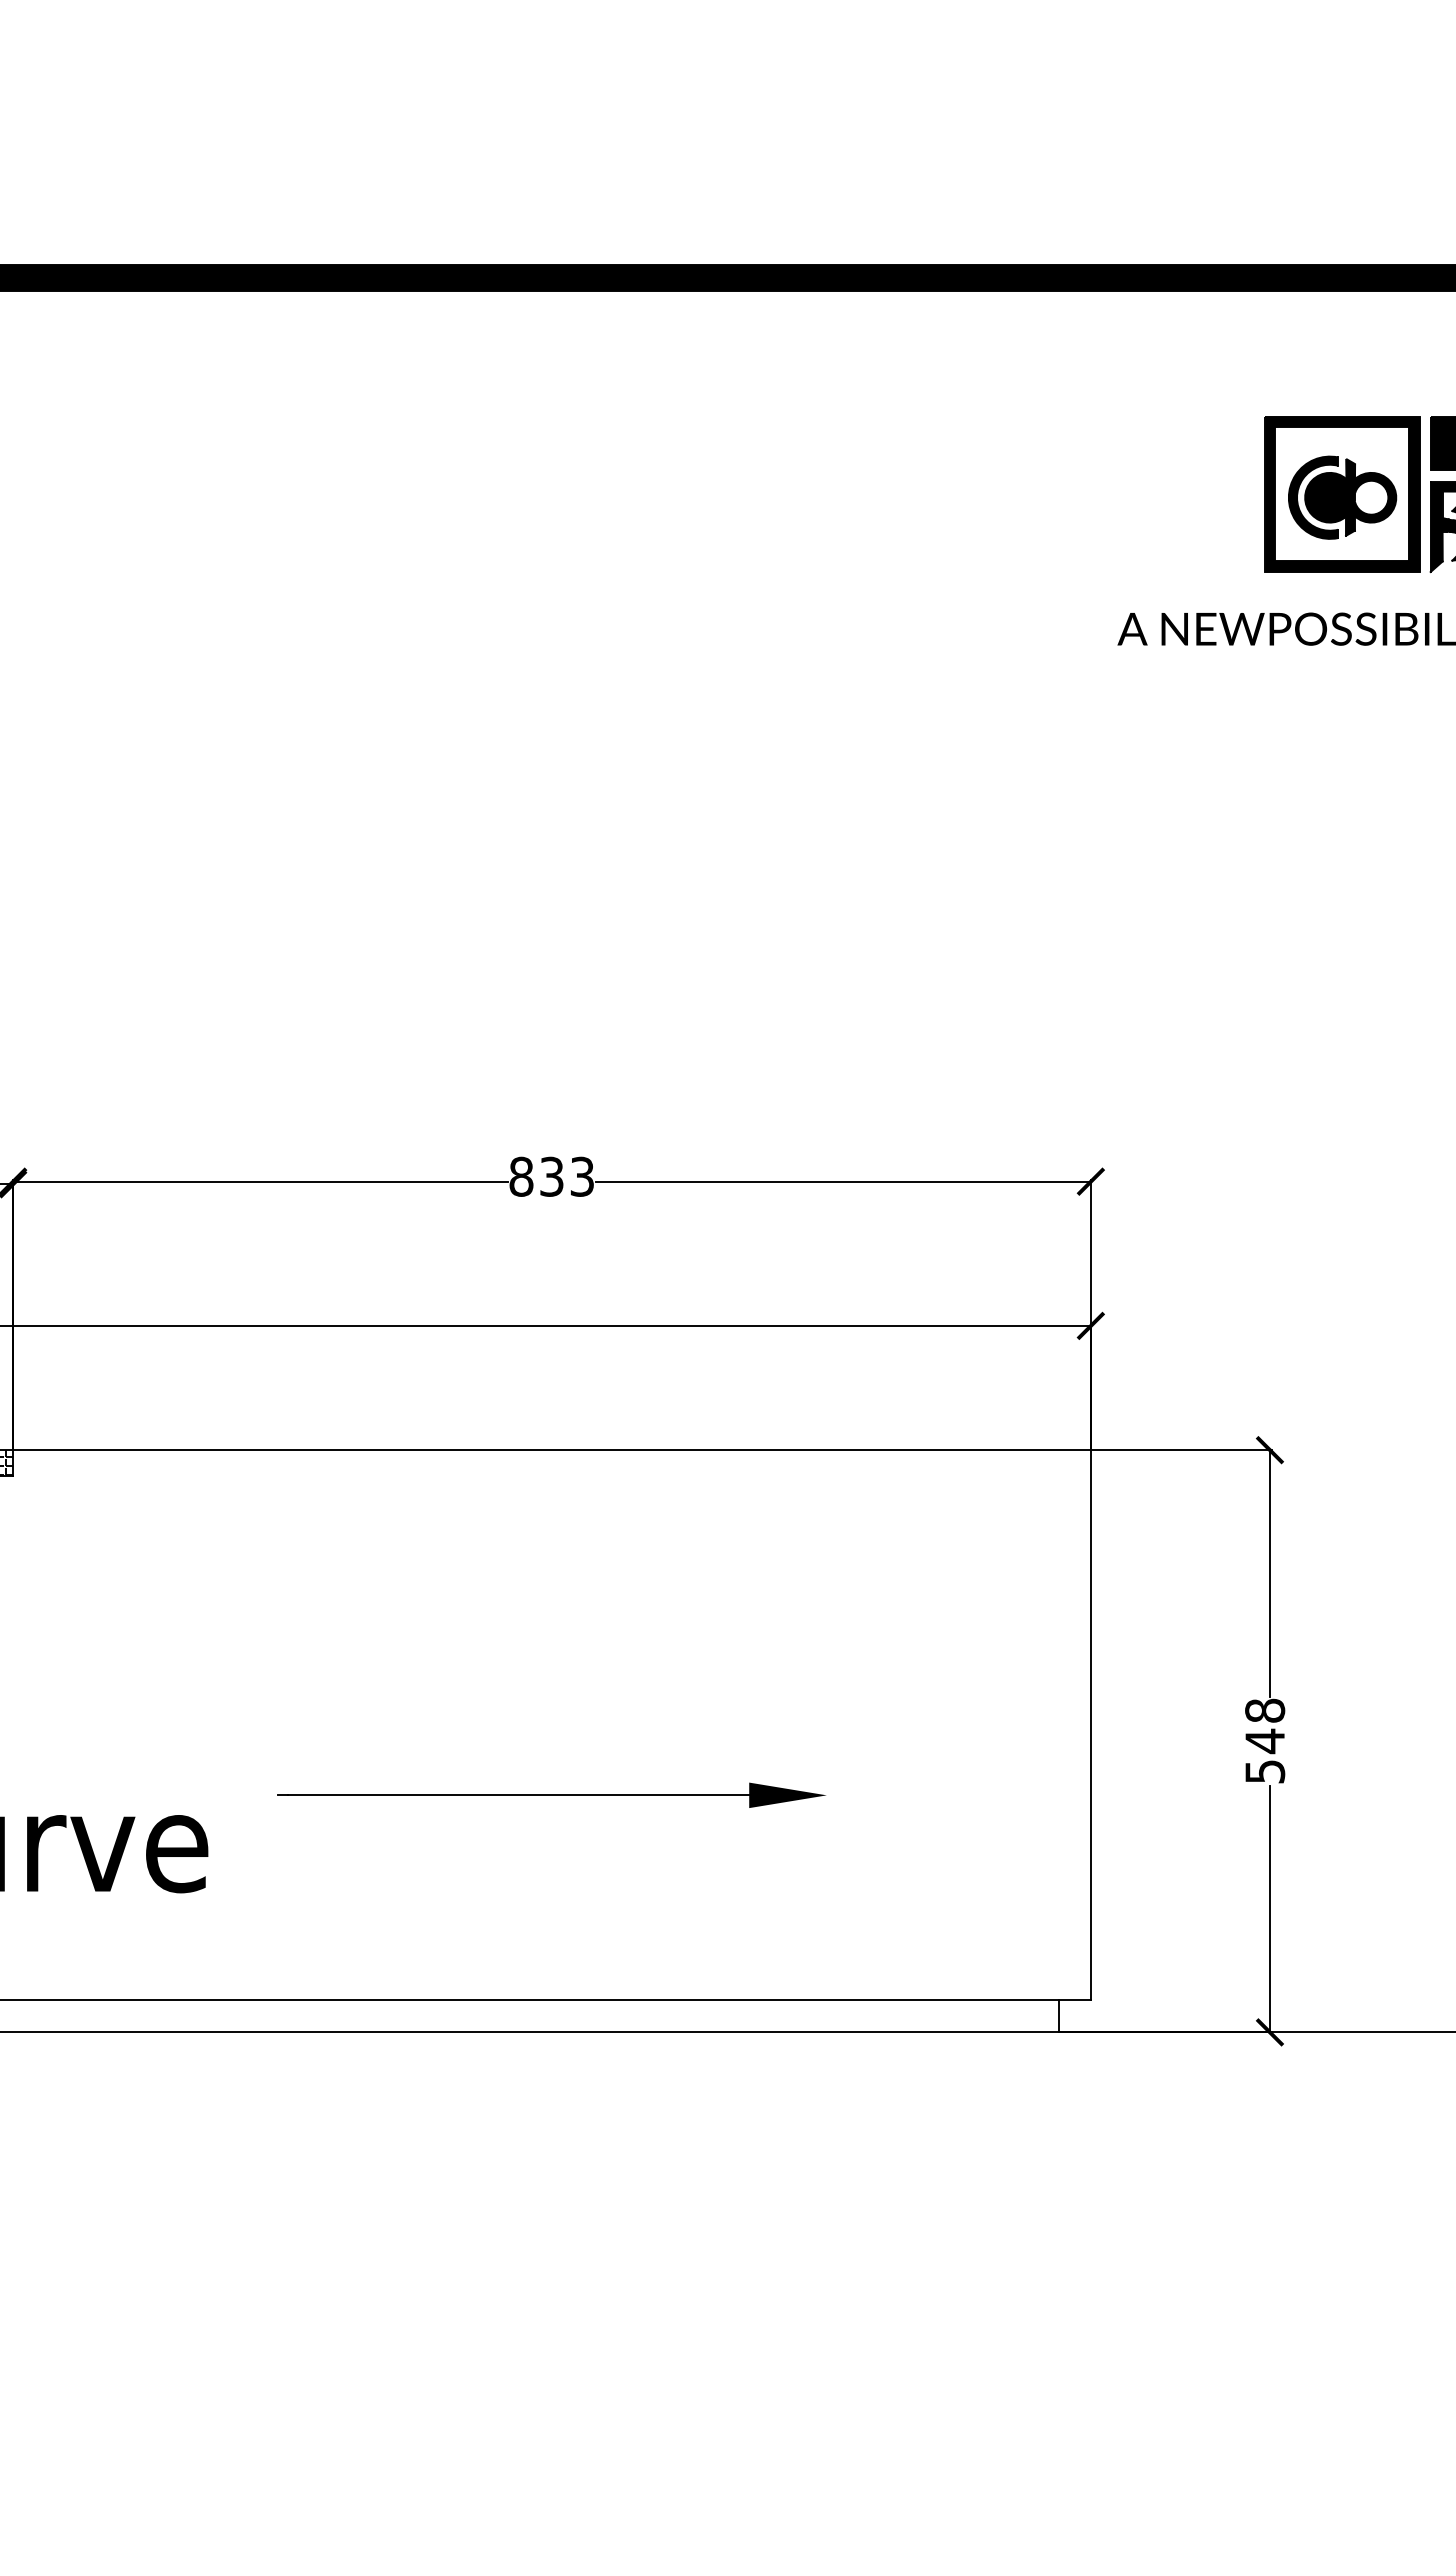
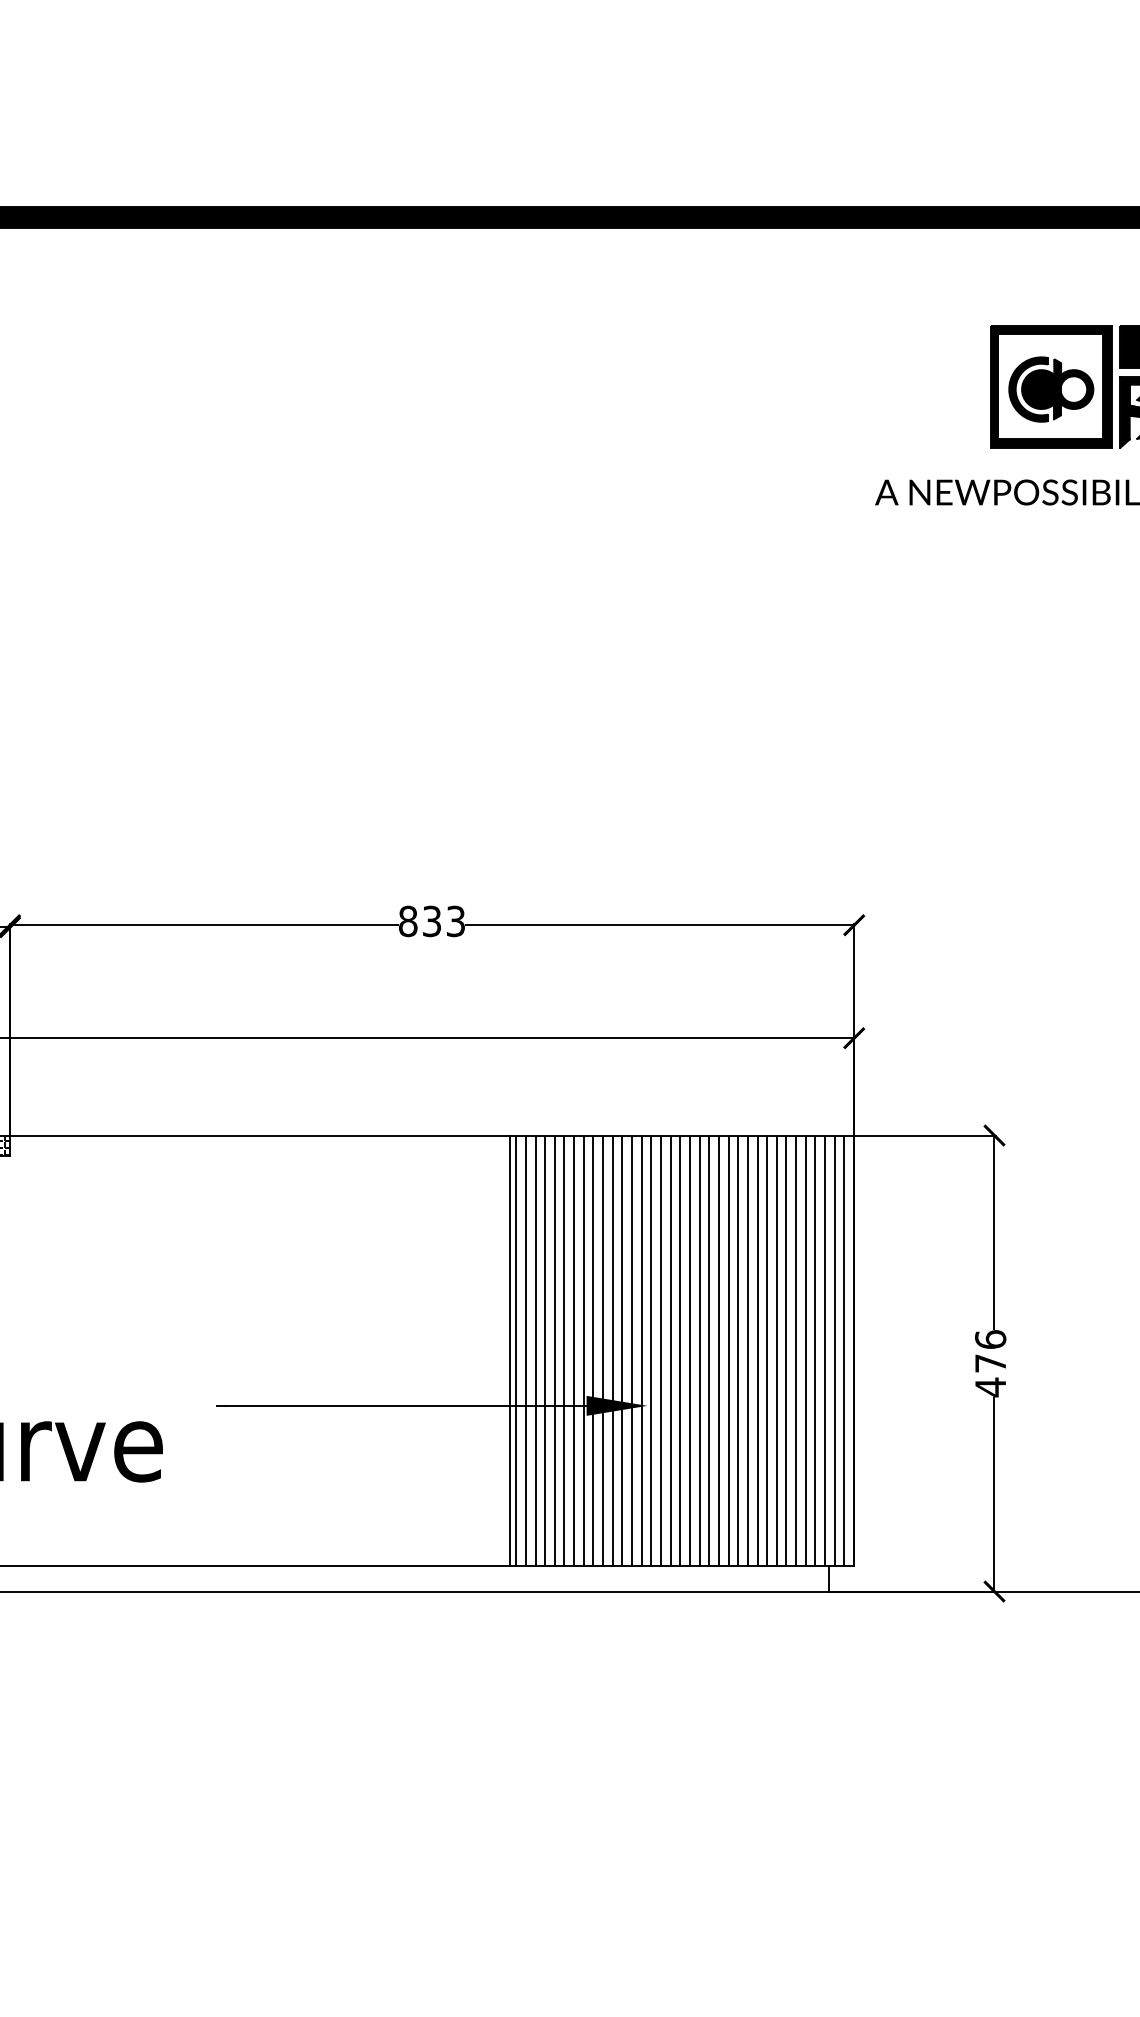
line: (651, 1725) -> (510, 1351), added
hatch: (874, 1725) -> (684, 1351), added
text: (1265, 1741) -> (990, 1363), 548 -> 476

